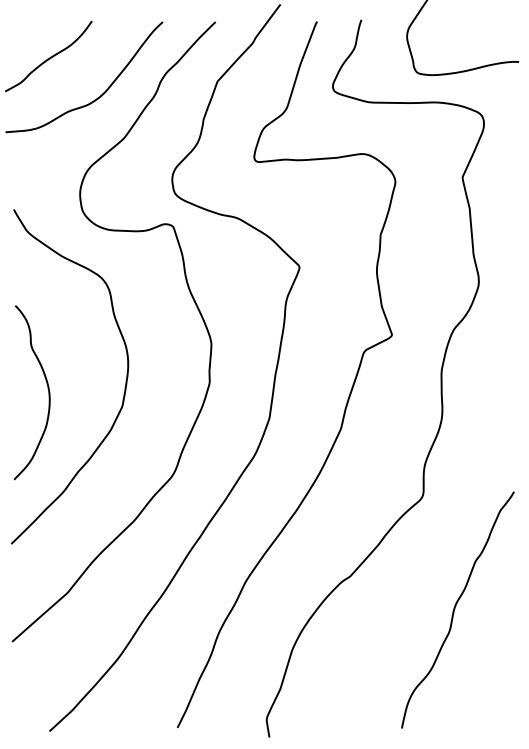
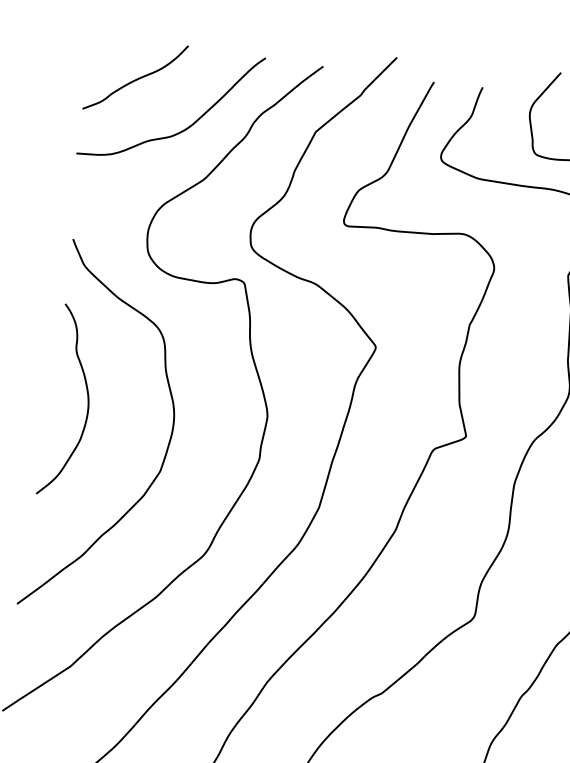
curve: (47, 388) -> (87, 399), moved

